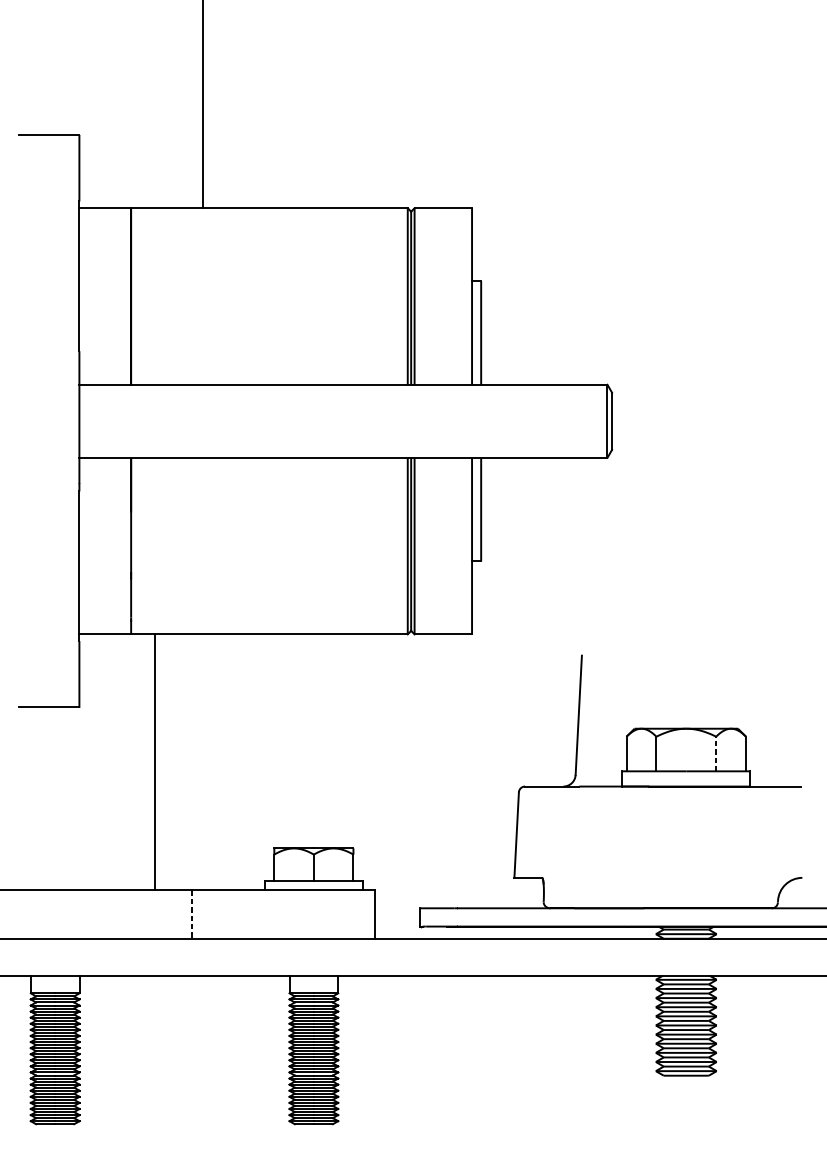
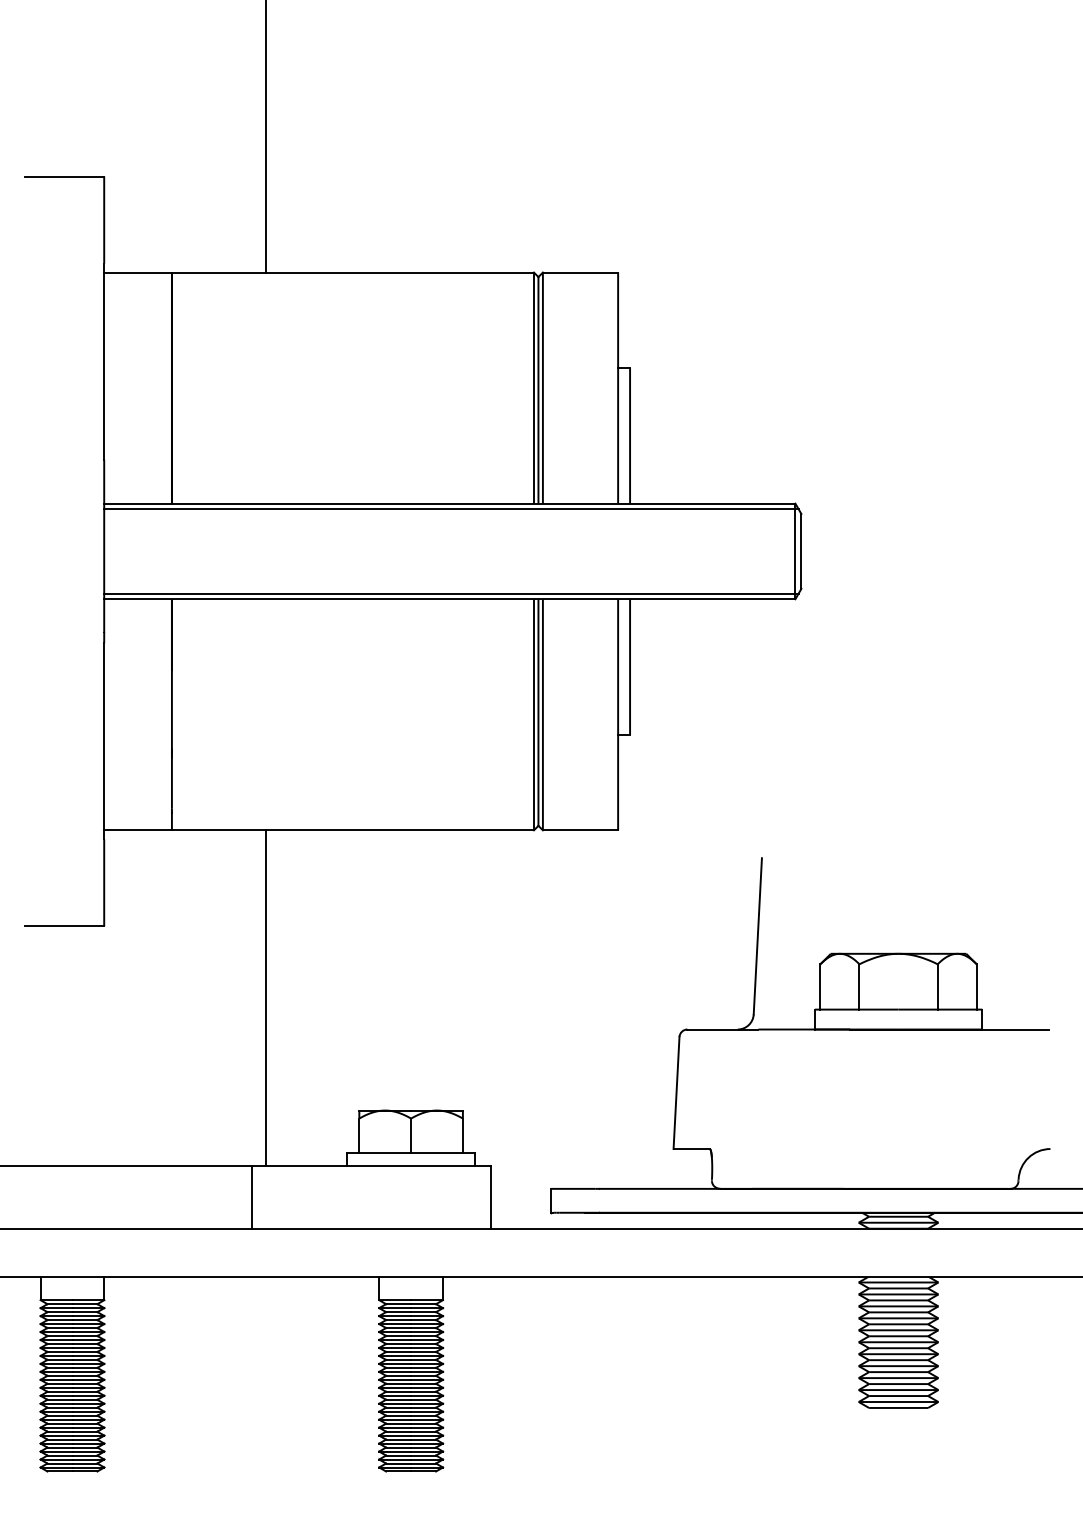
line: (344, 389) -> (451, 509), added
line: (344, 453) -> (451, 593), added
line: (716, 753) -> (937, 986), dashed -> solid
line: (155, 762) -> (266, 997), moved
line: (191, 914) -> (251, 1197), dashed -> solid

